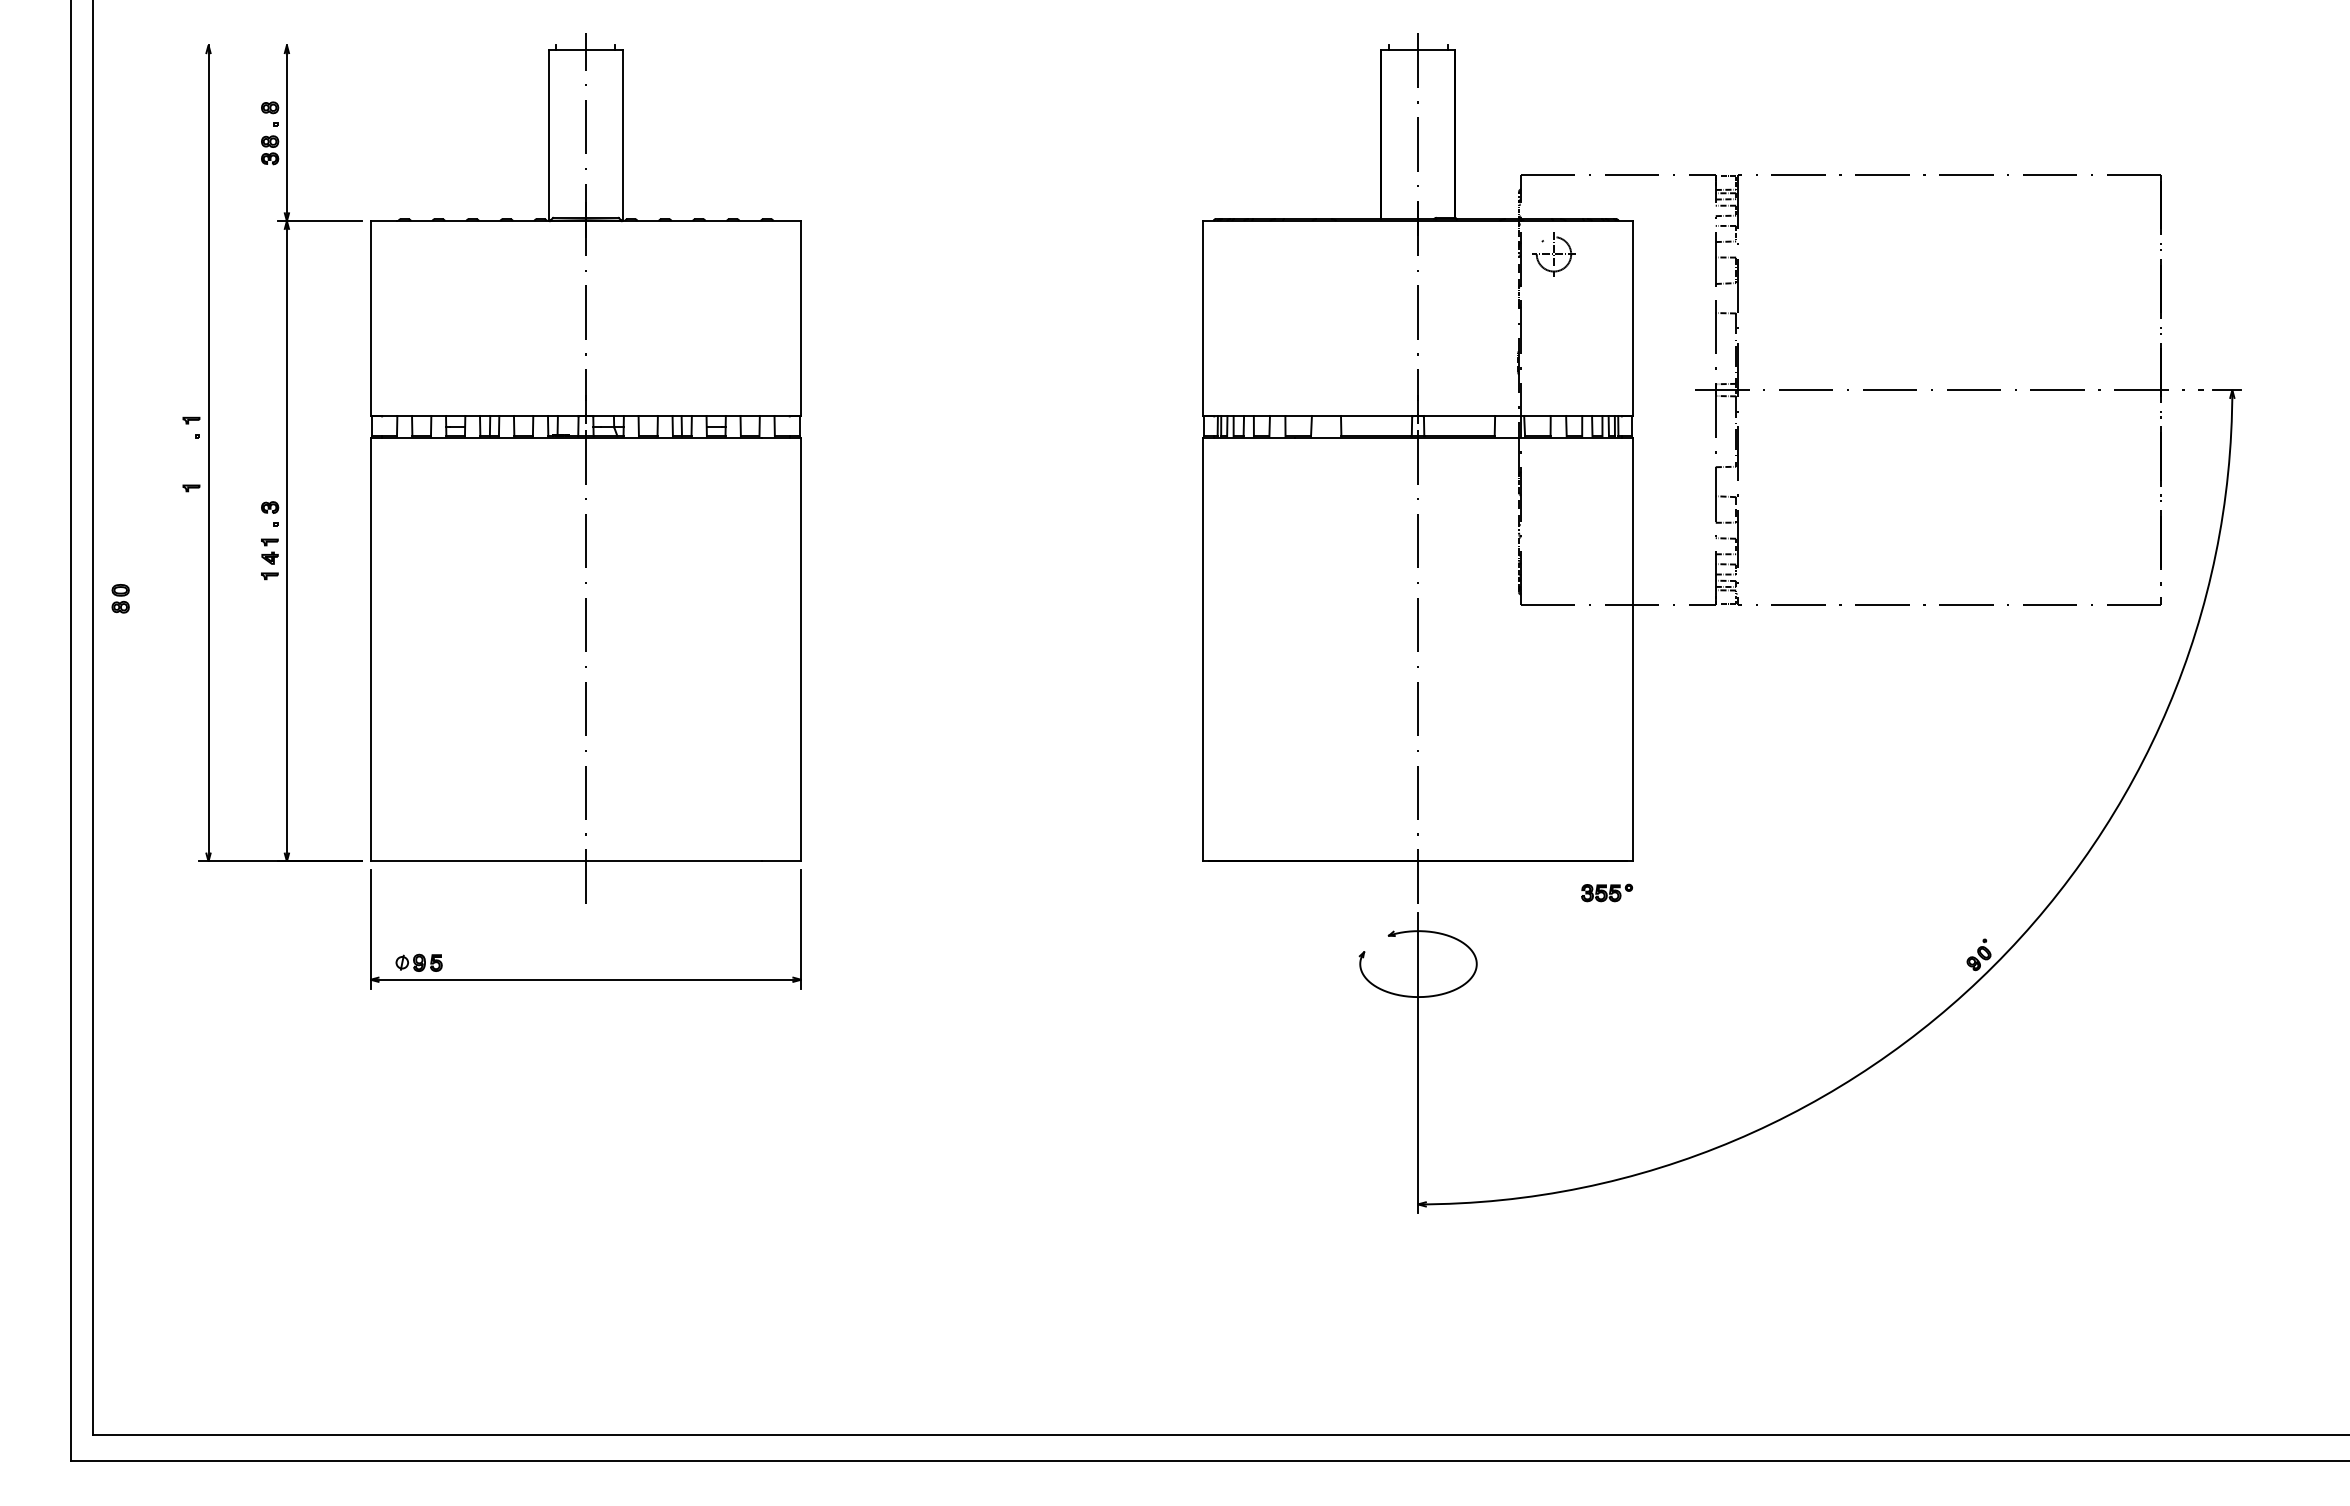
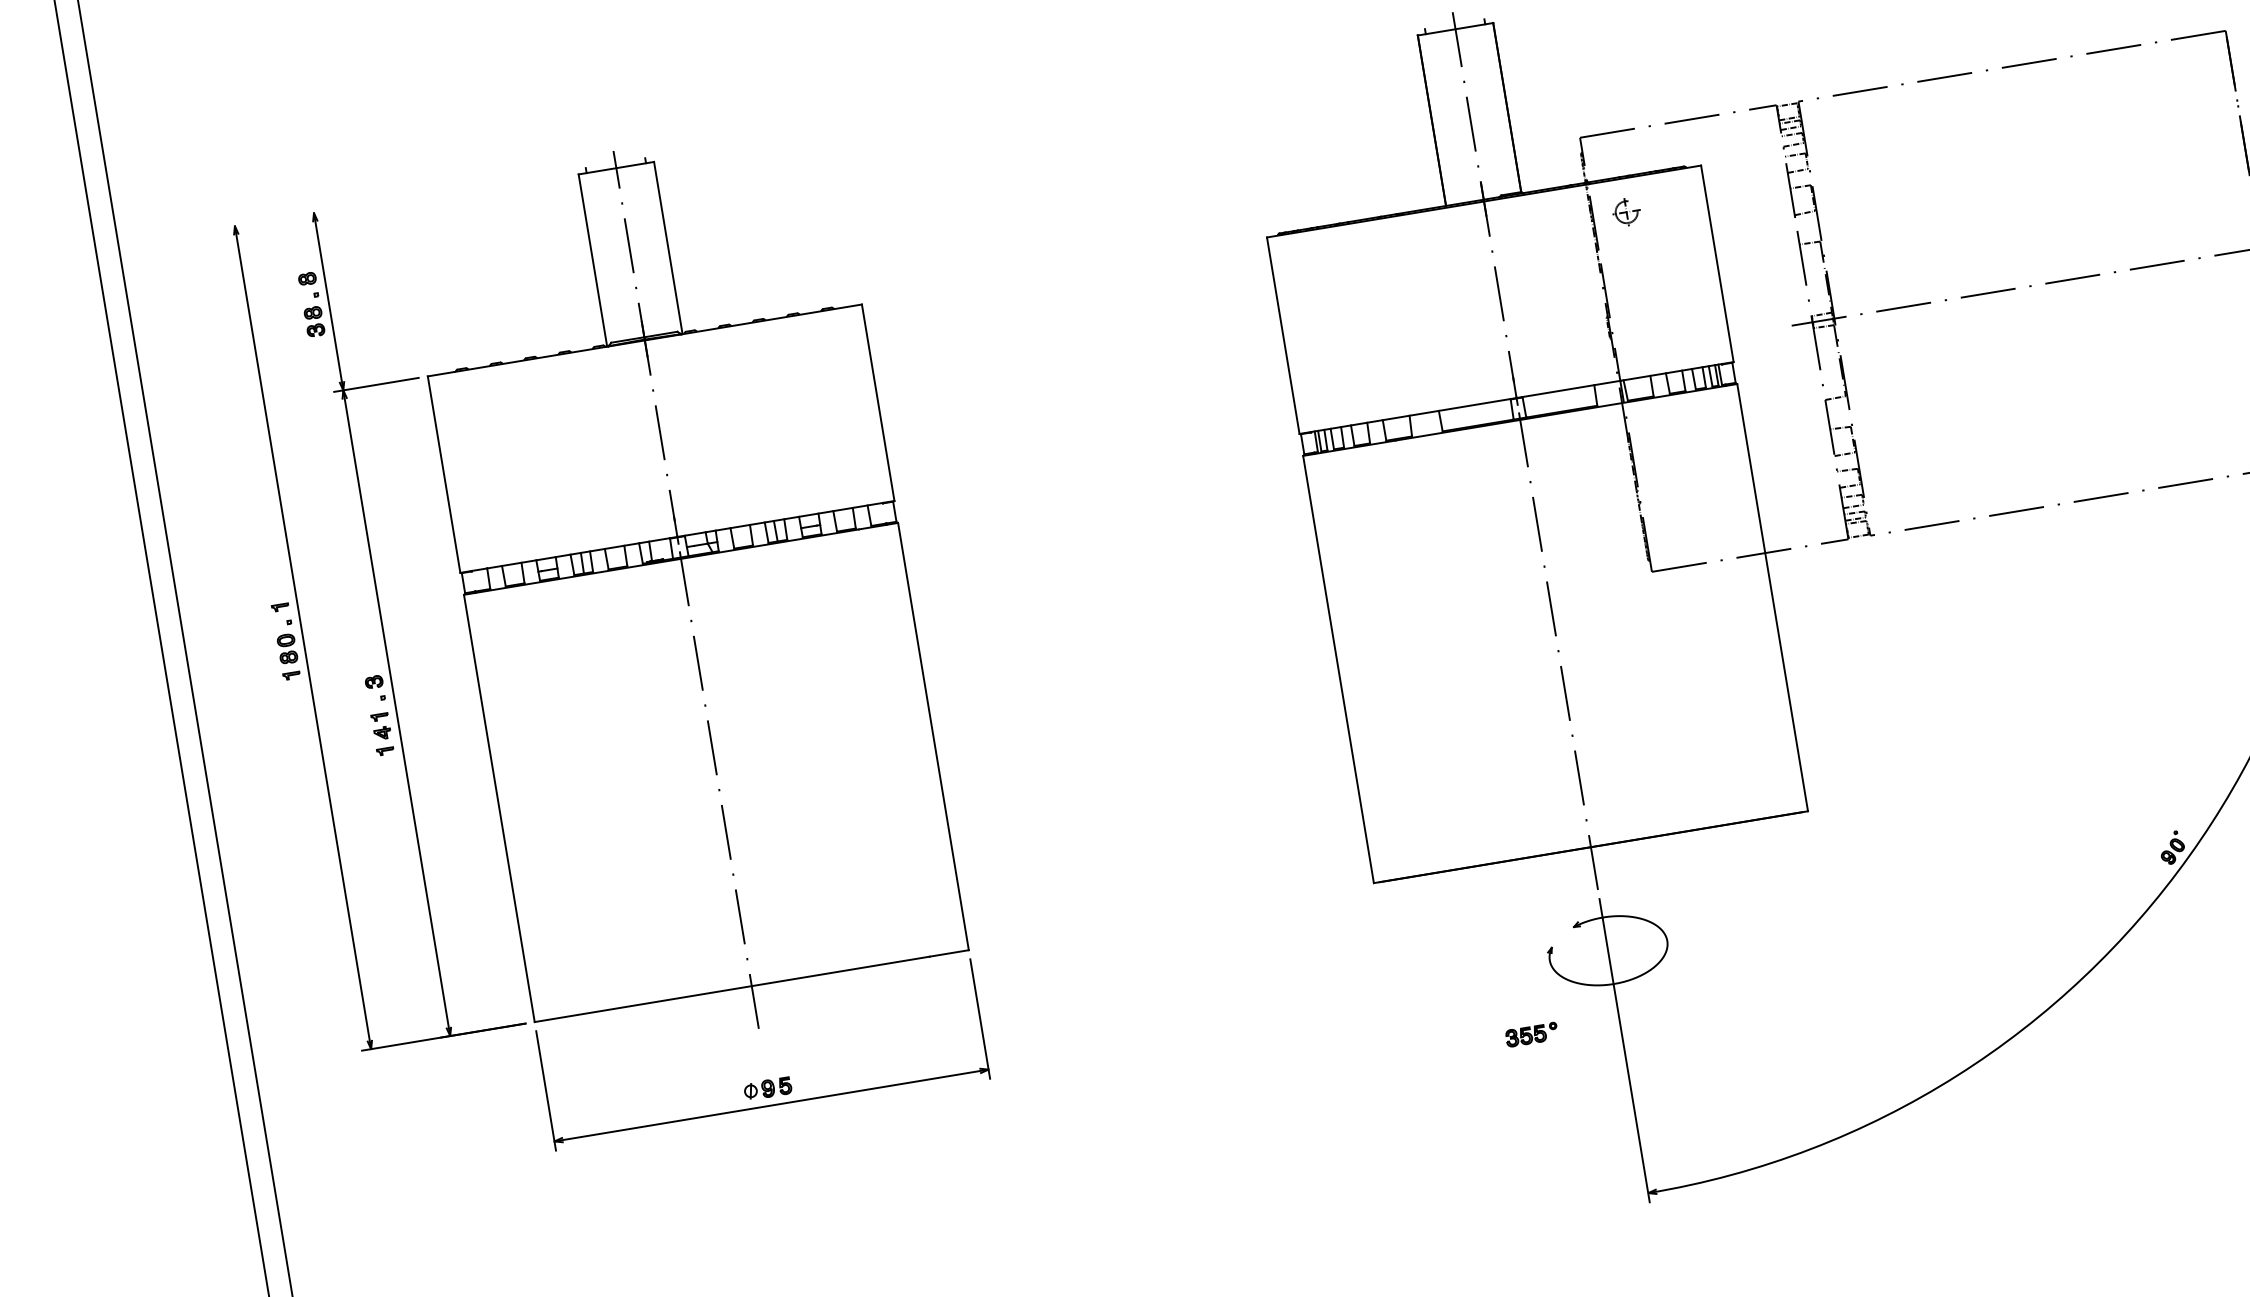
part: (1553, 253) -> (1626, 211), size x0.62
part: (120, 598) -> (287, 648), moved
part: (1606, 892) -> (1531, 1034), moved
part: (418, 962) -> (767, 1088), moved

